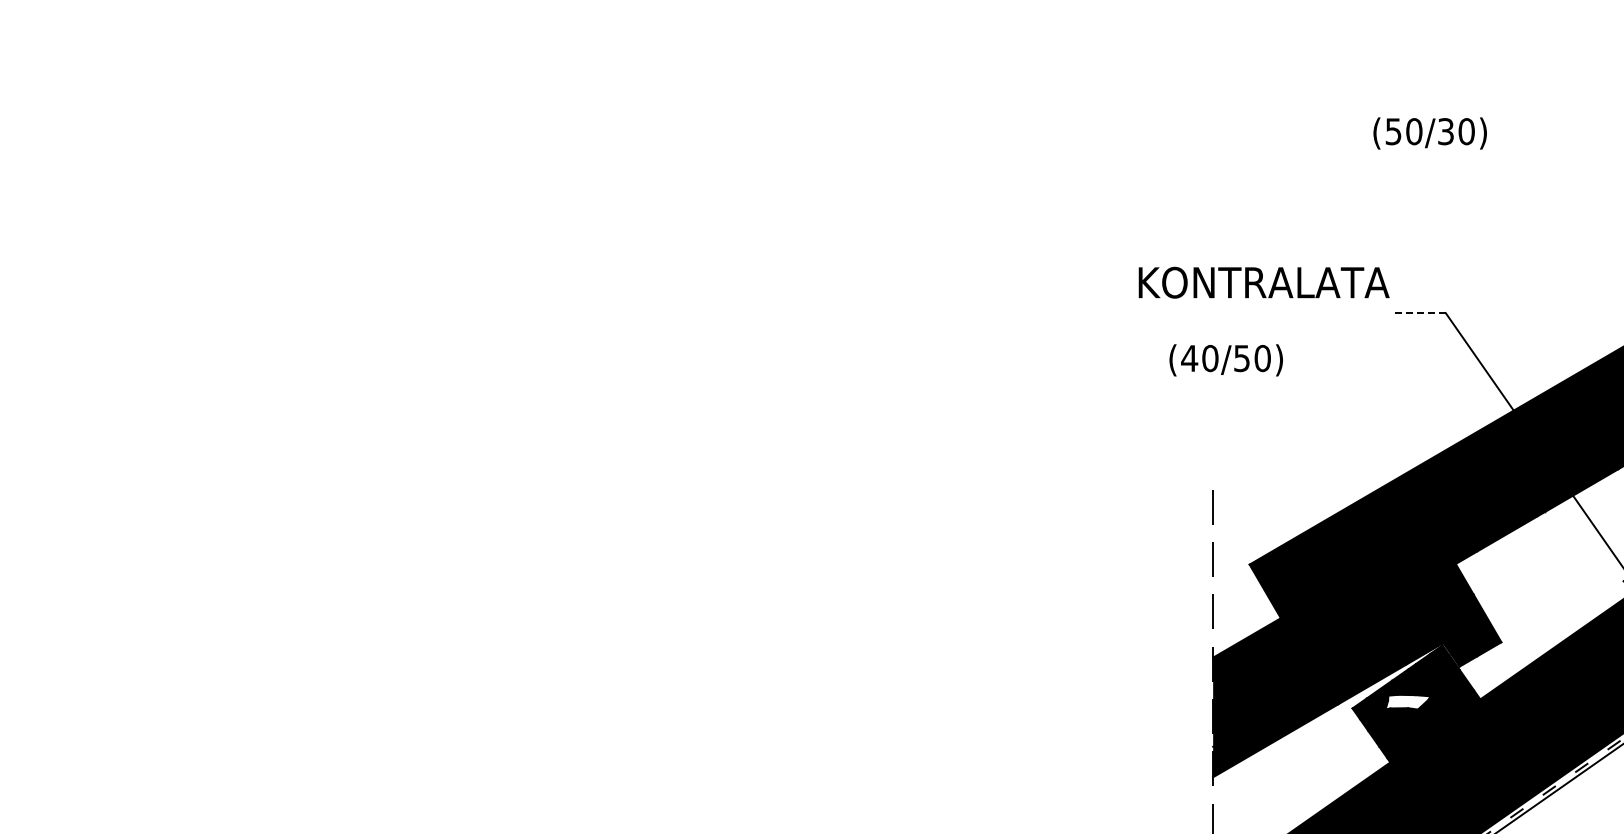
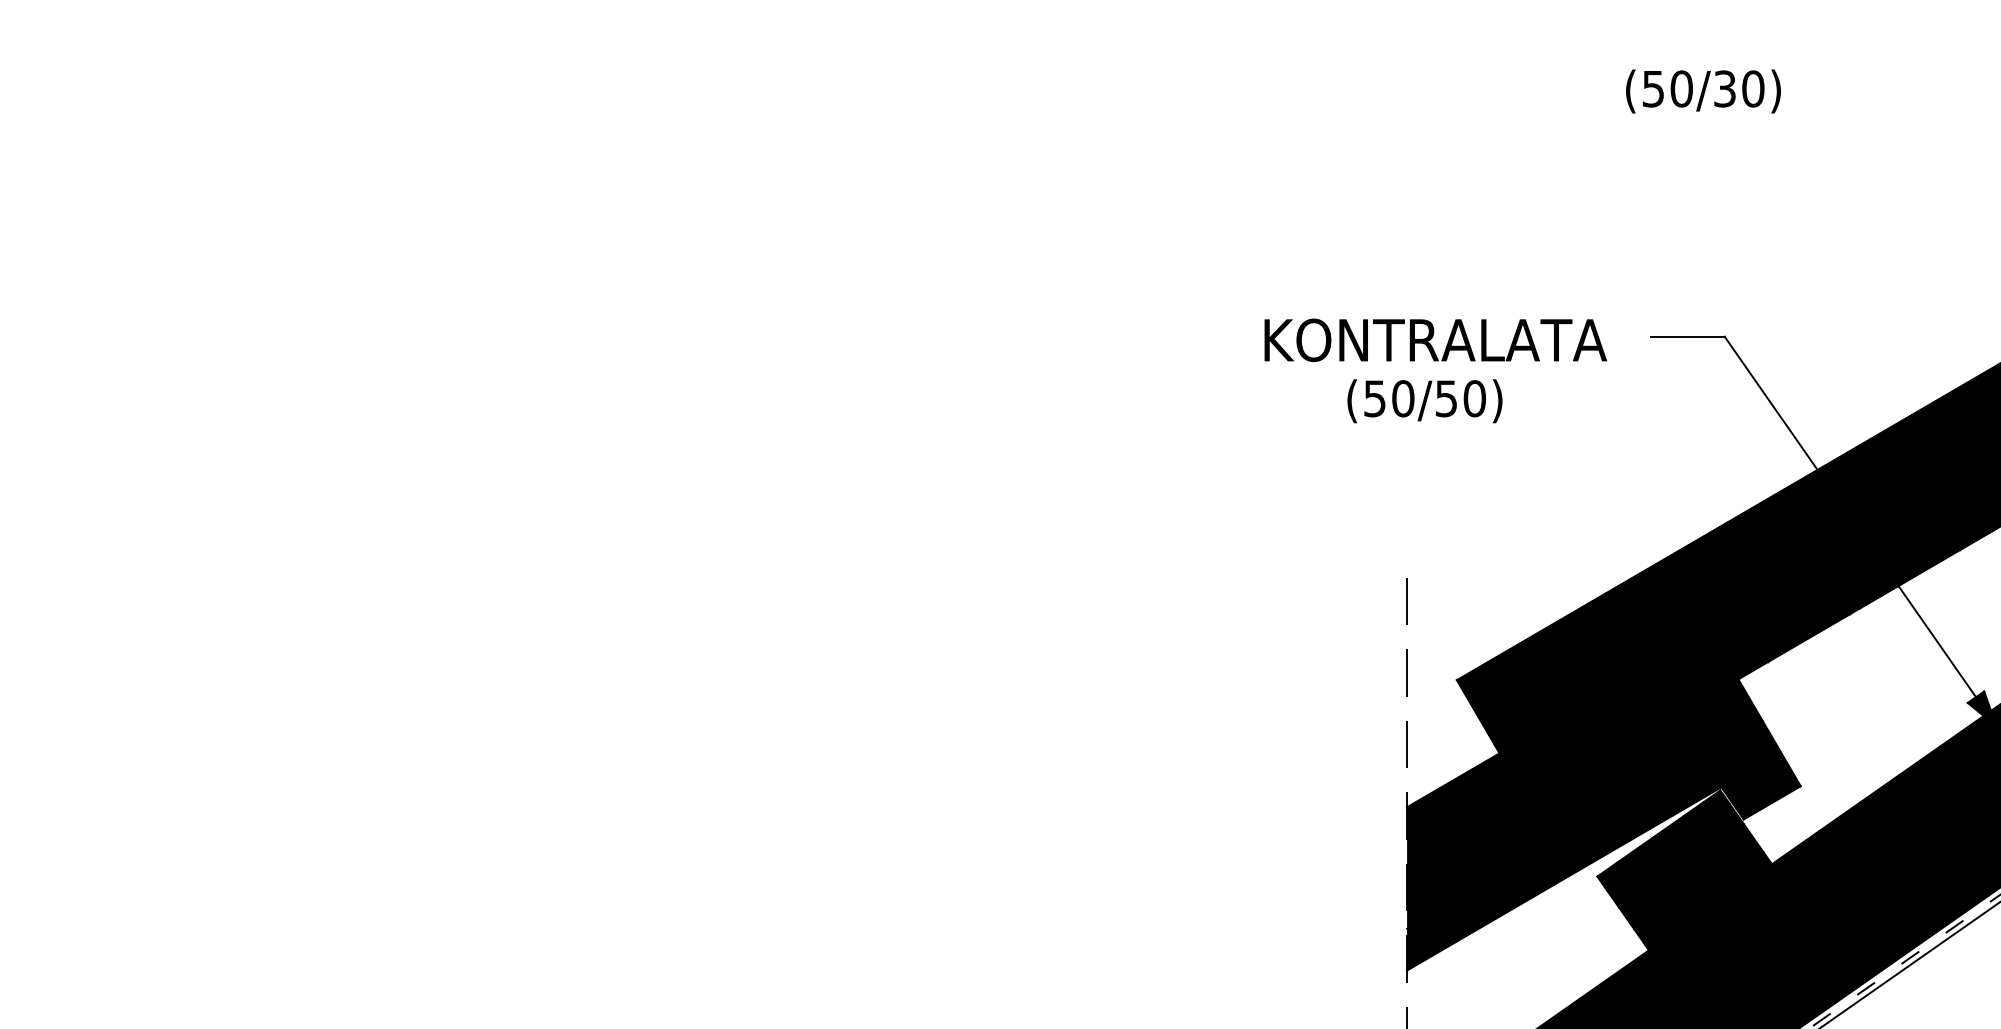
text: (1263, 282) -> (1434, 340), moved
line: (1418, 313) -> (1687, 337), dashed -> solid
text: (1189, 358) -> (1374, 398), (40/50) -> (50/50)
fill: (1407, 701) -> (1672, 867), added

